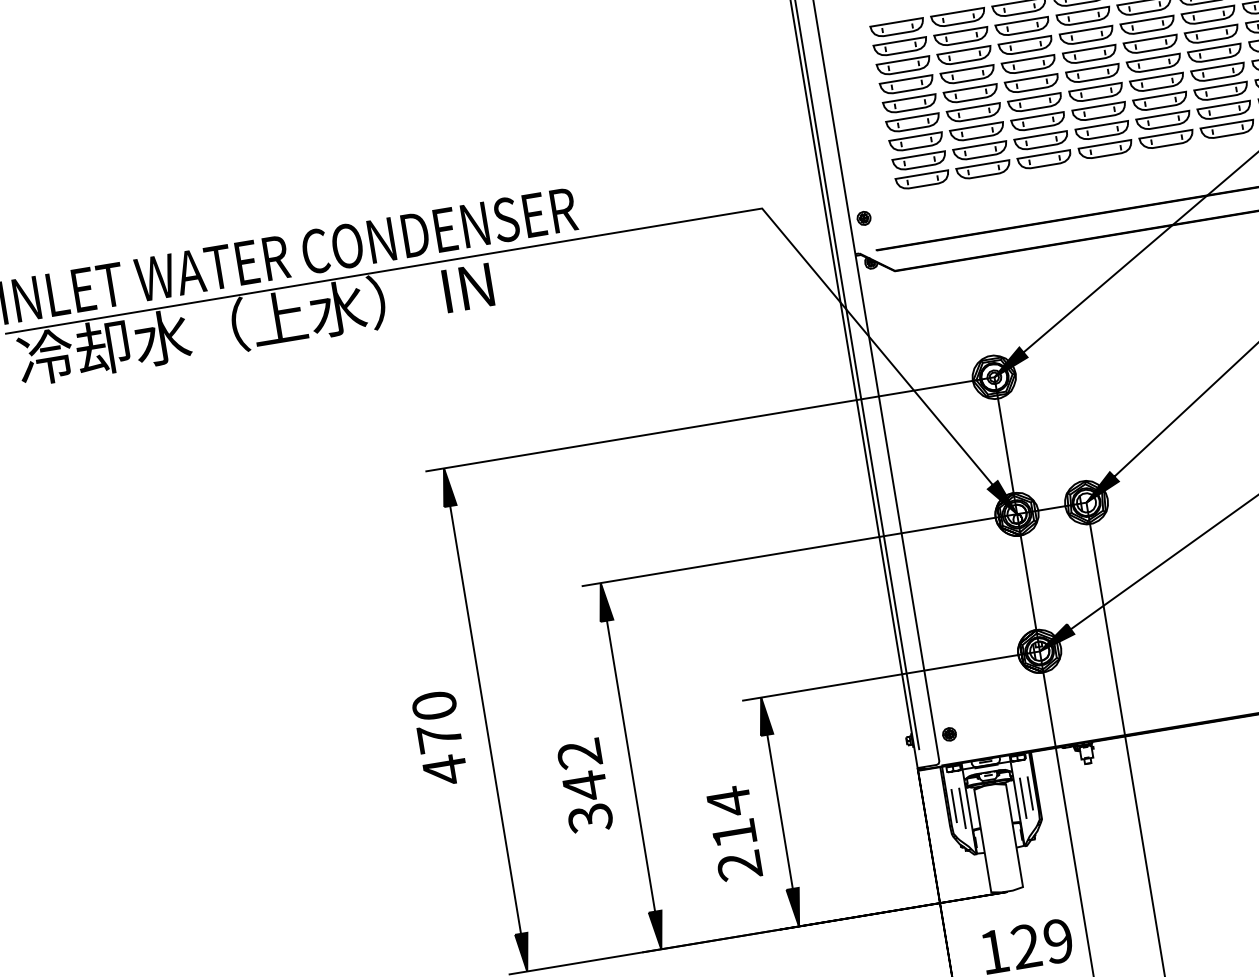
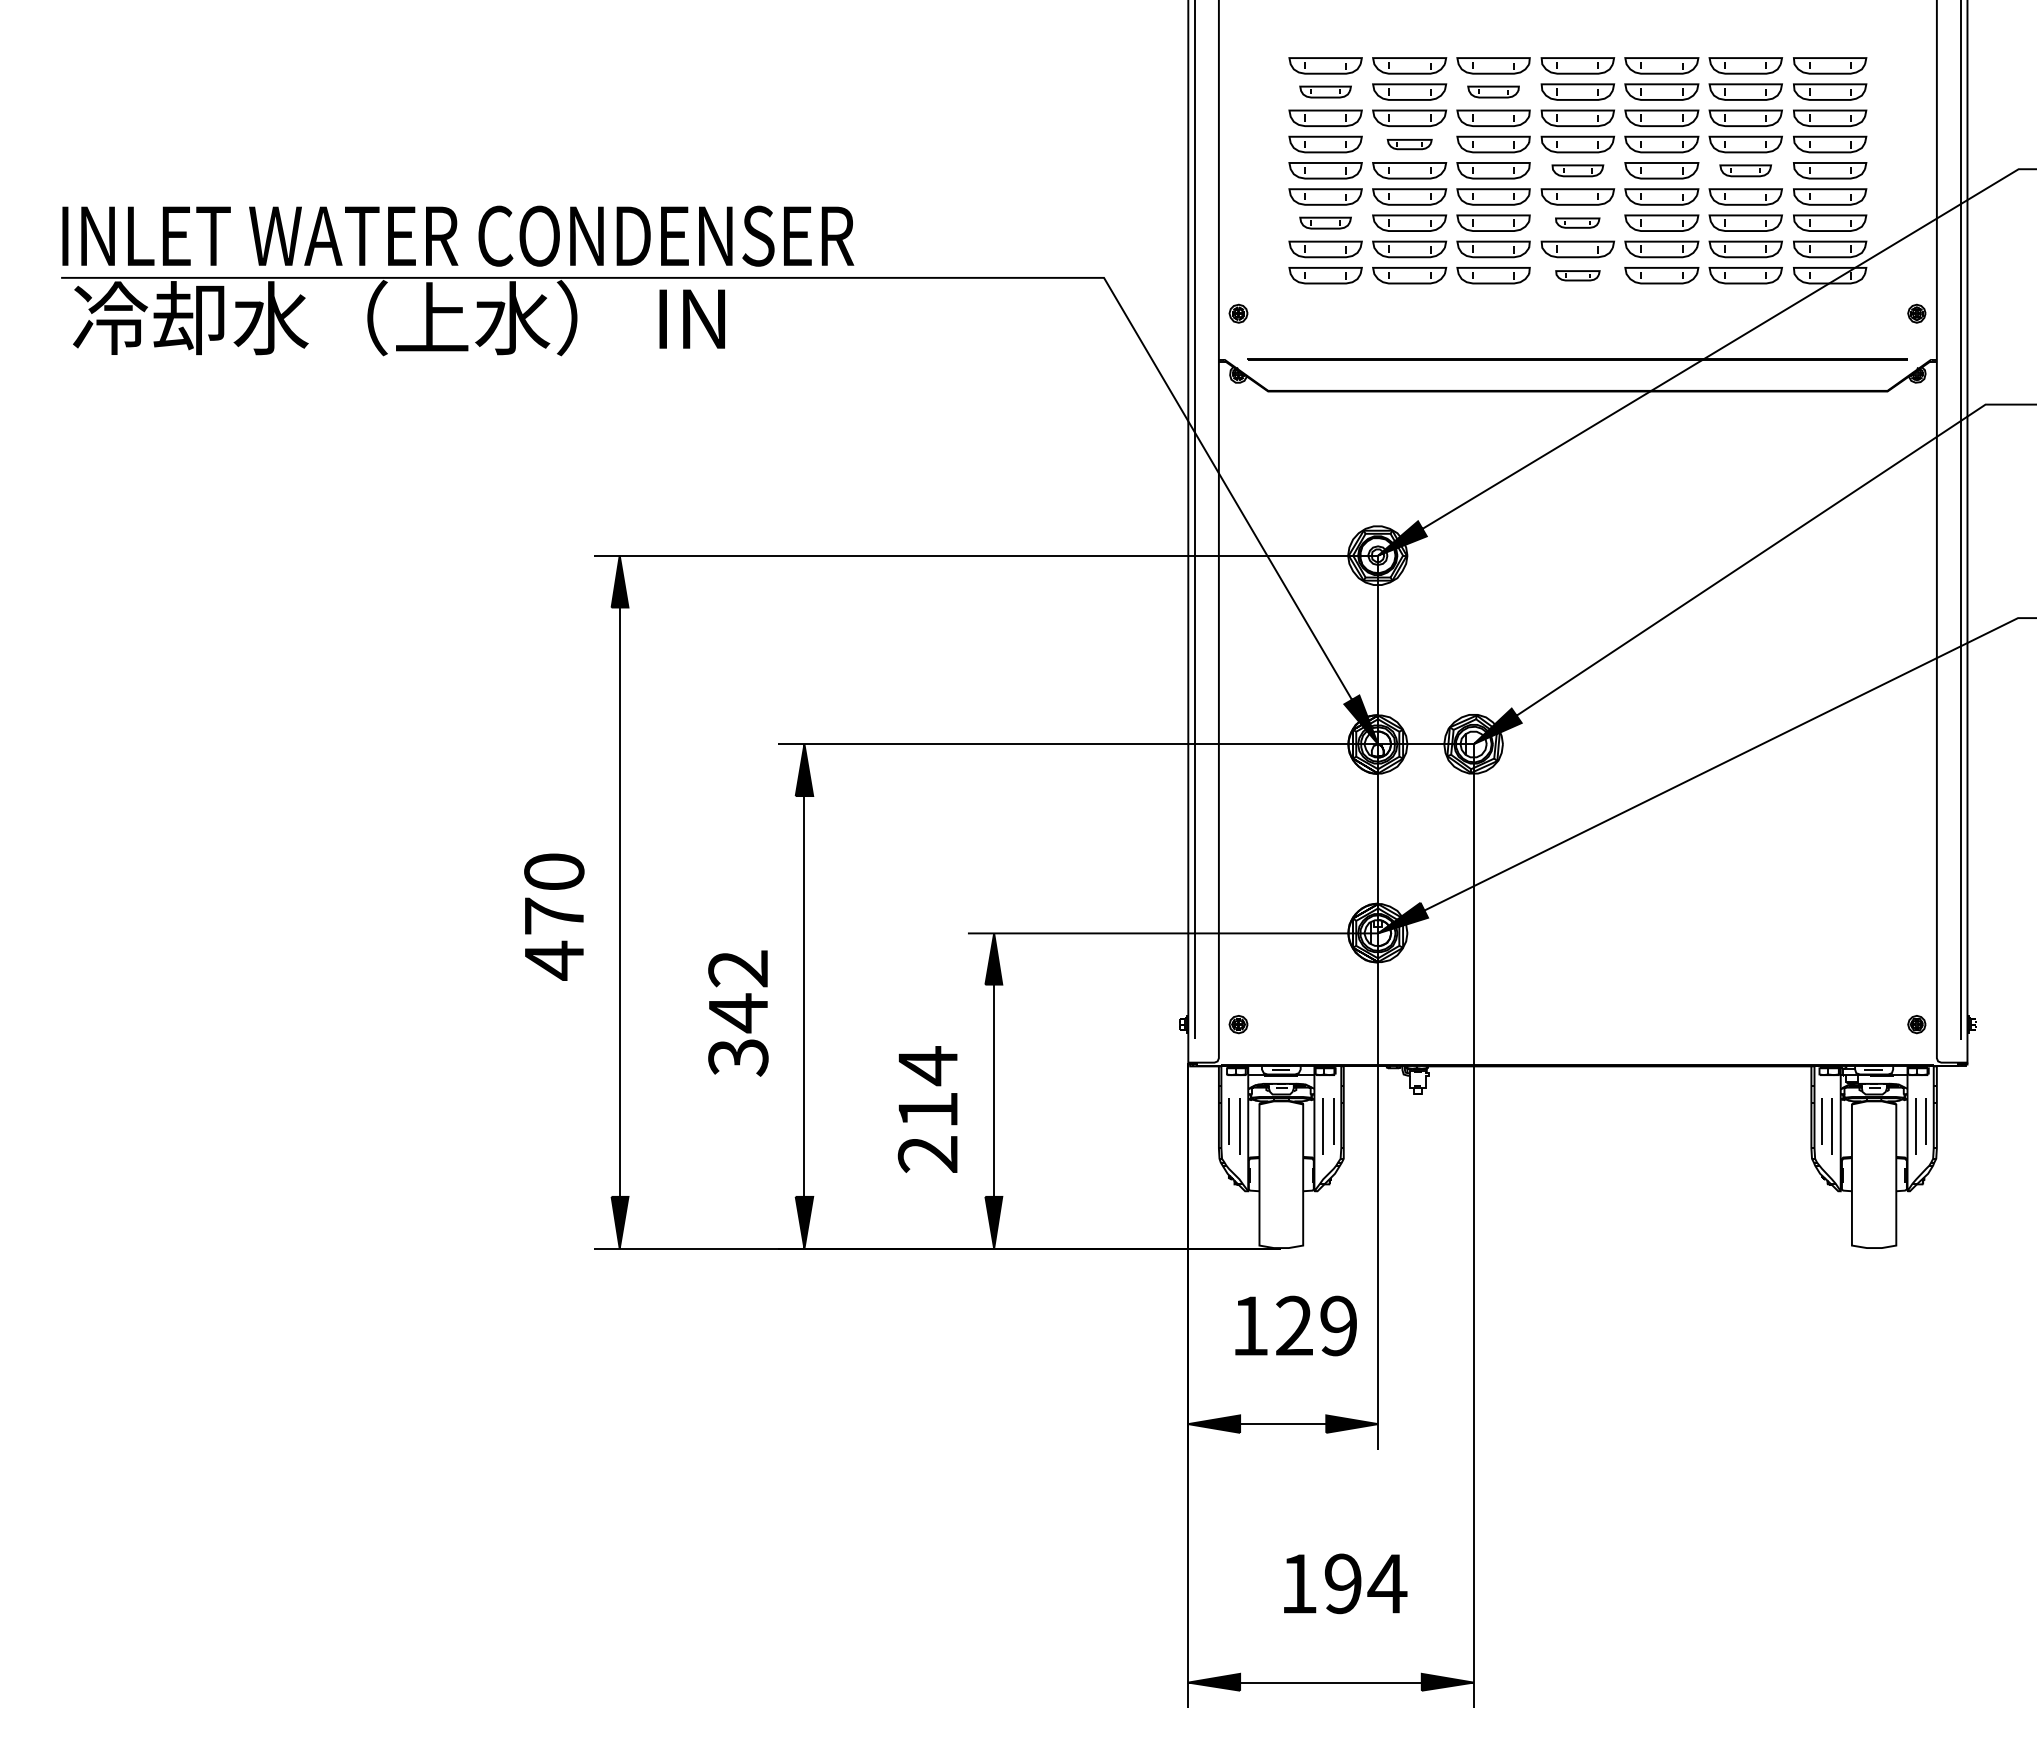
part: (1022, 26) -> (1493, 91), size x0.7
part: (900, 46) -> (1325, 91), size x0.7
part: (1214, 53) -> (1745, 170), size x0.7
part: (1092, 73) -> (1577, 170), size x0.7
part: (967, 75) -> (1409, 144), size x0.6
part: (1099, 111) -> (1577, 222), size x0.6
part: (916, 141) -> (1325, 222), size x0.7
part: (1105, 149) -> (1577, 275), size x0.6

